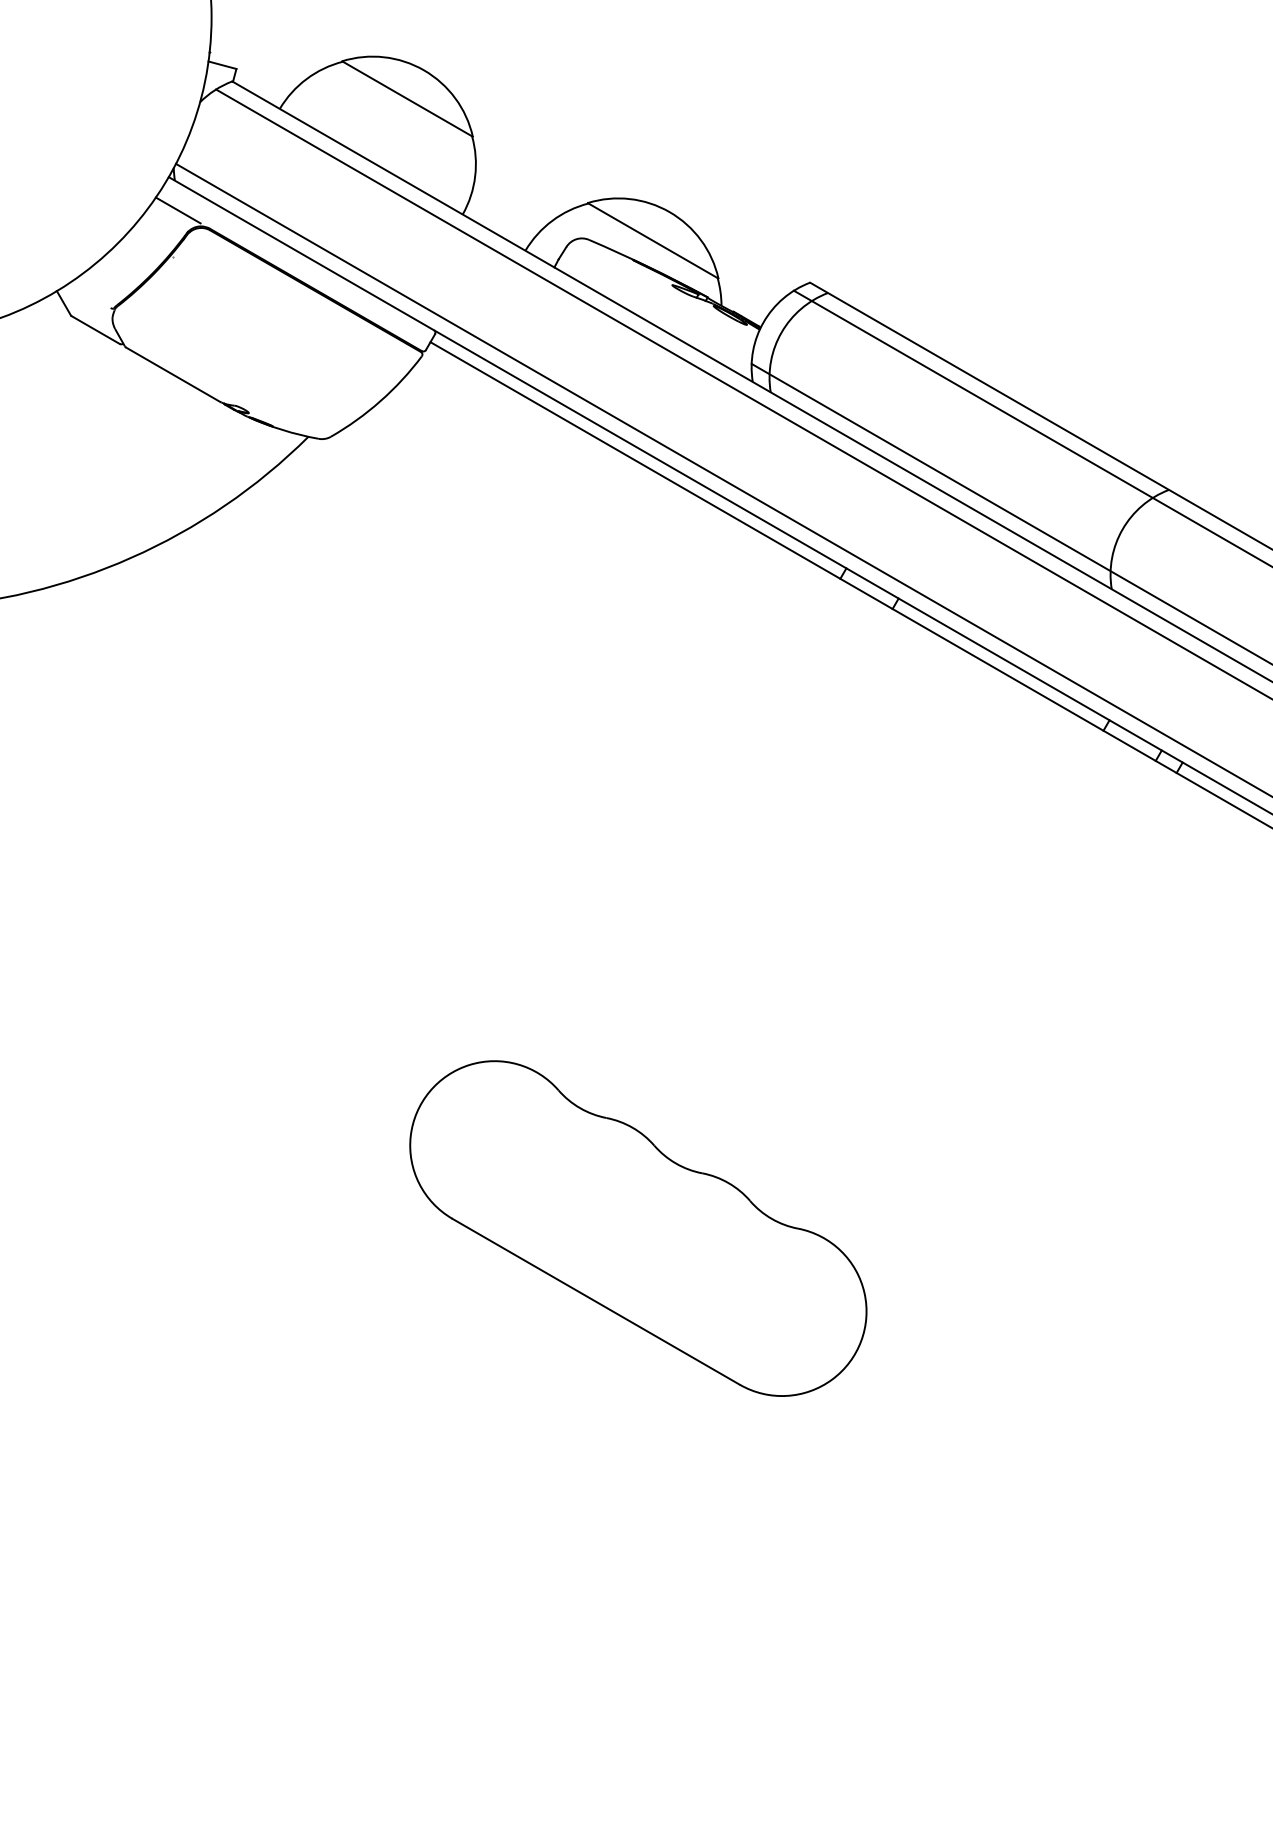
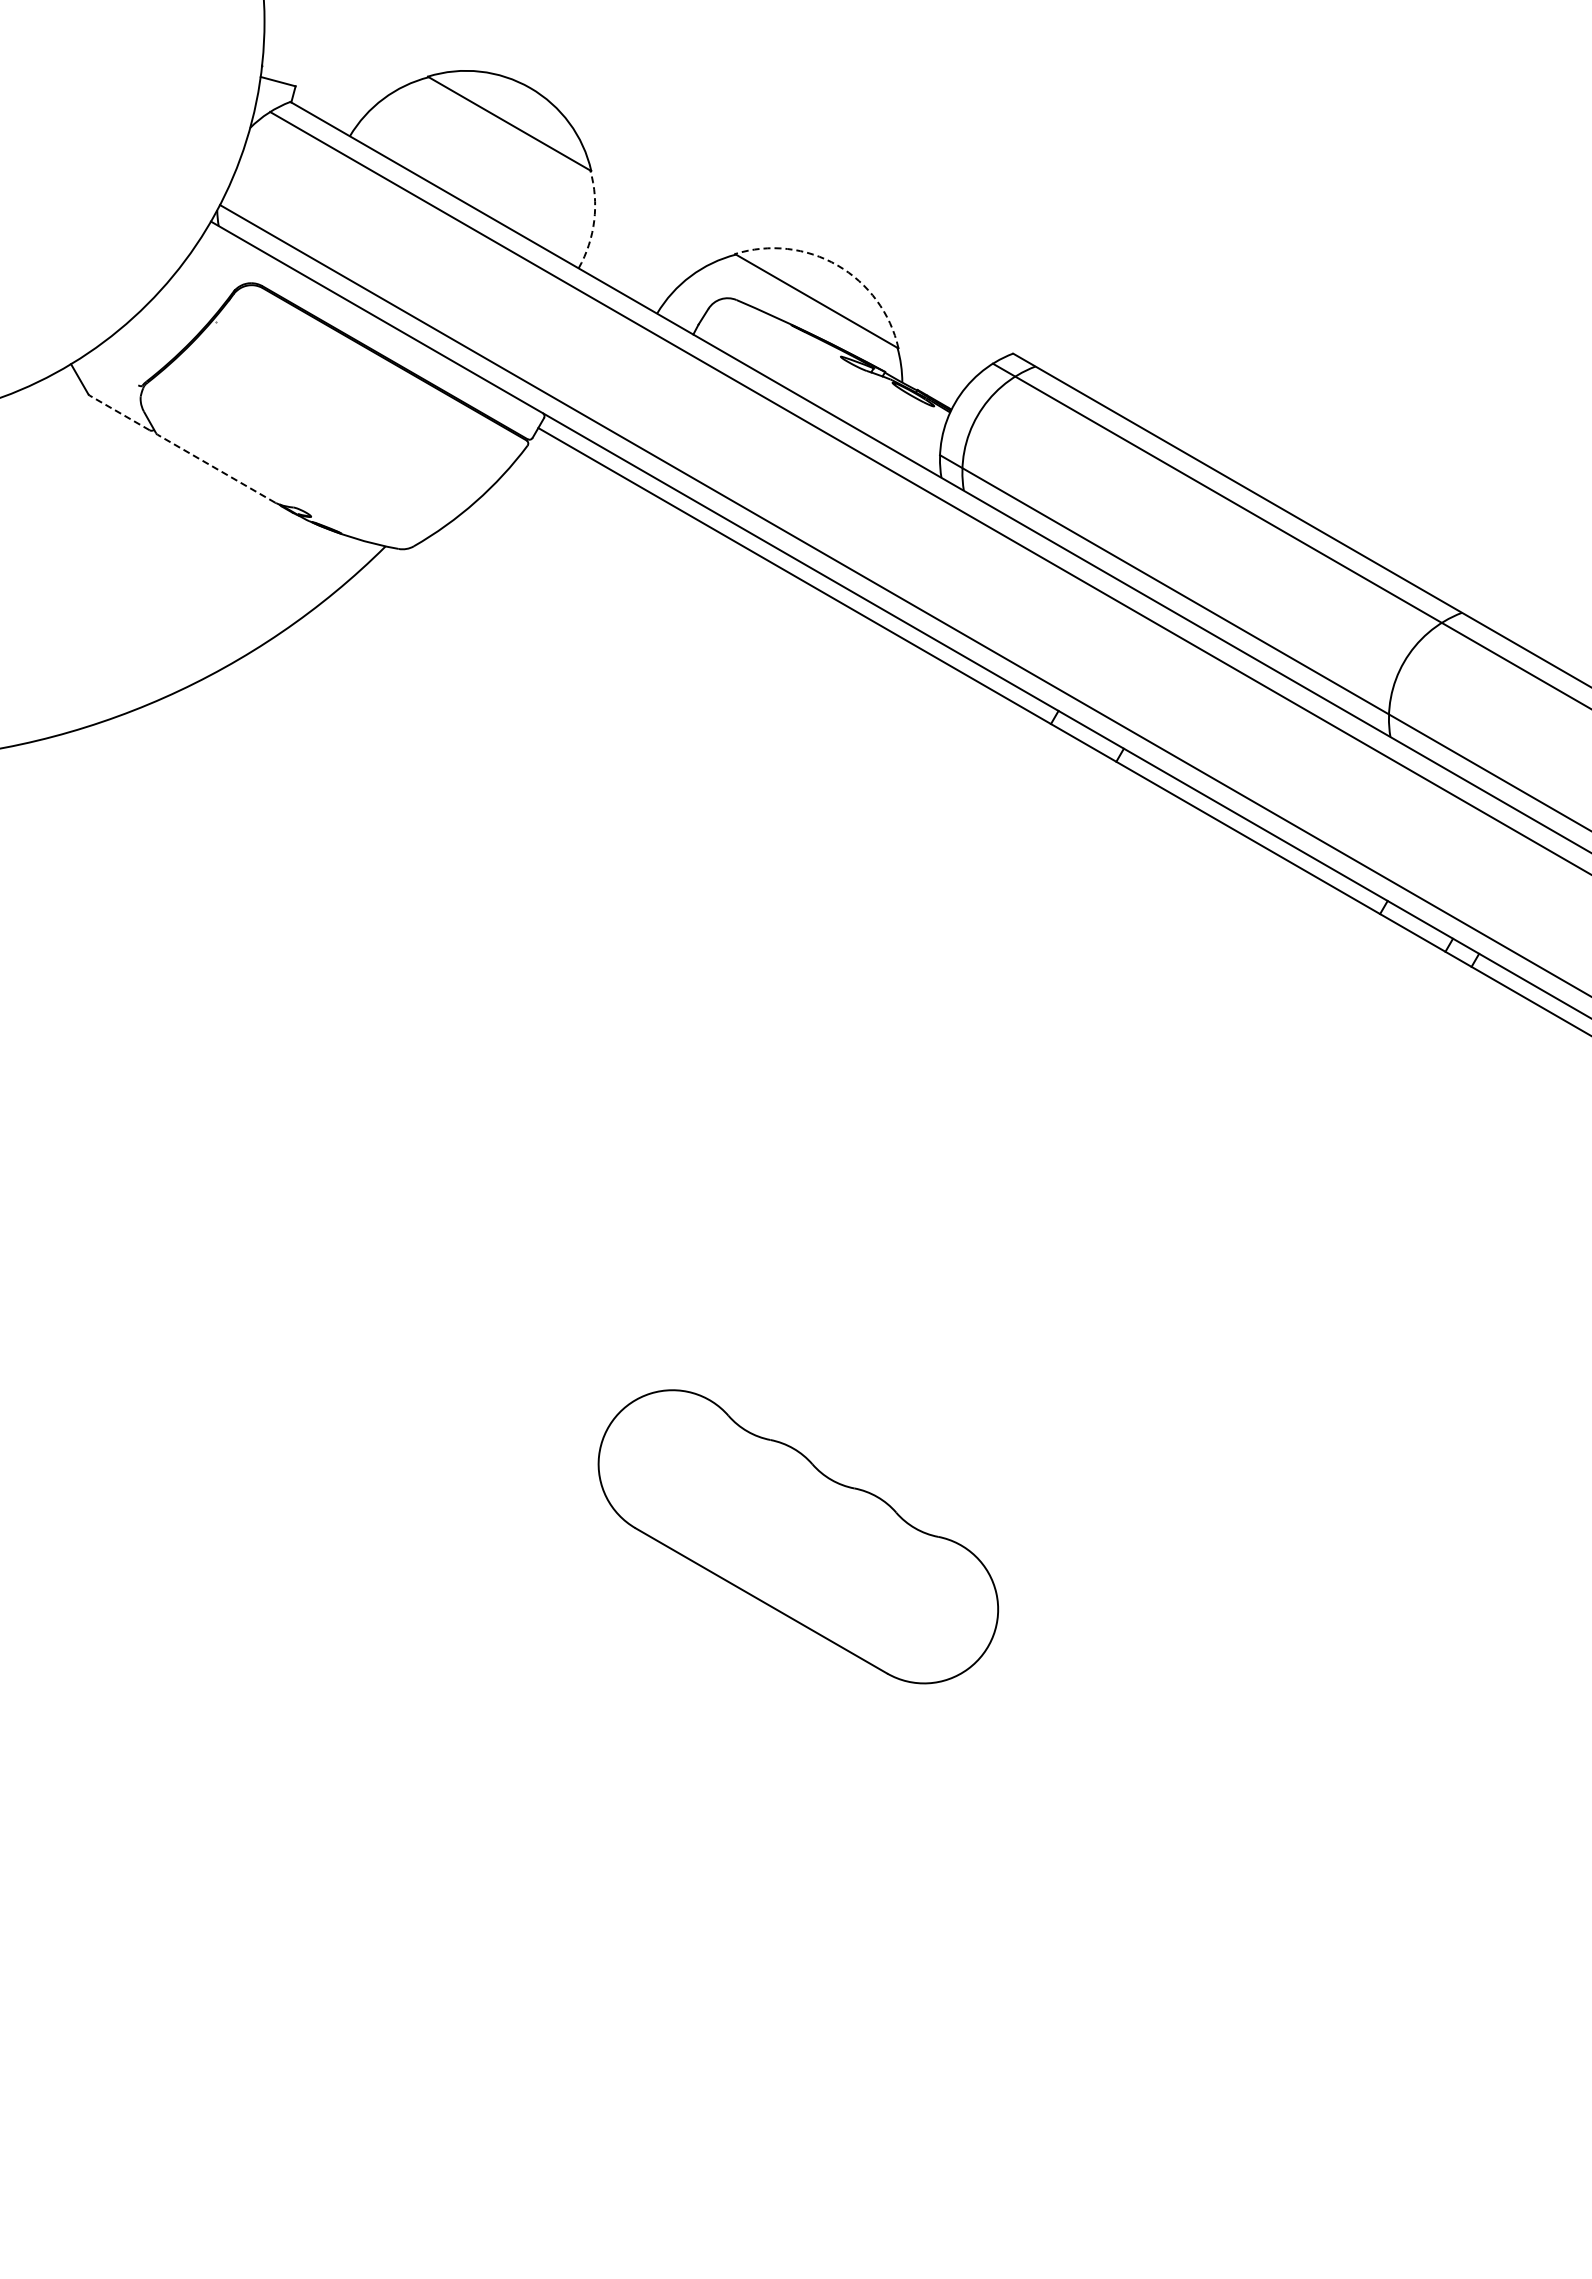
arc: (475, 176) -> (594, 220), solid -> dashed
line: (177, 210) -> (222, 263), removed
arc: (669, 212) -> (837, 265), solid -> dashed
line: (95, 329) -> (119, 412), solid -> dashed
line: (173, 374) -> (216, 468), solid -> dashed
part: (638, 1228) -> (798, 1536), size x0.7

